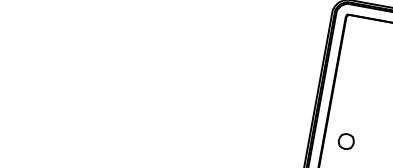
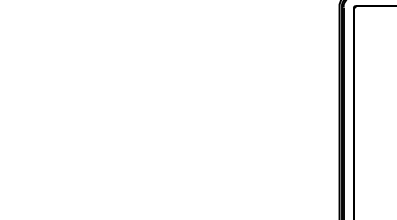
part: (345, 141) -> (375, 131), removed

